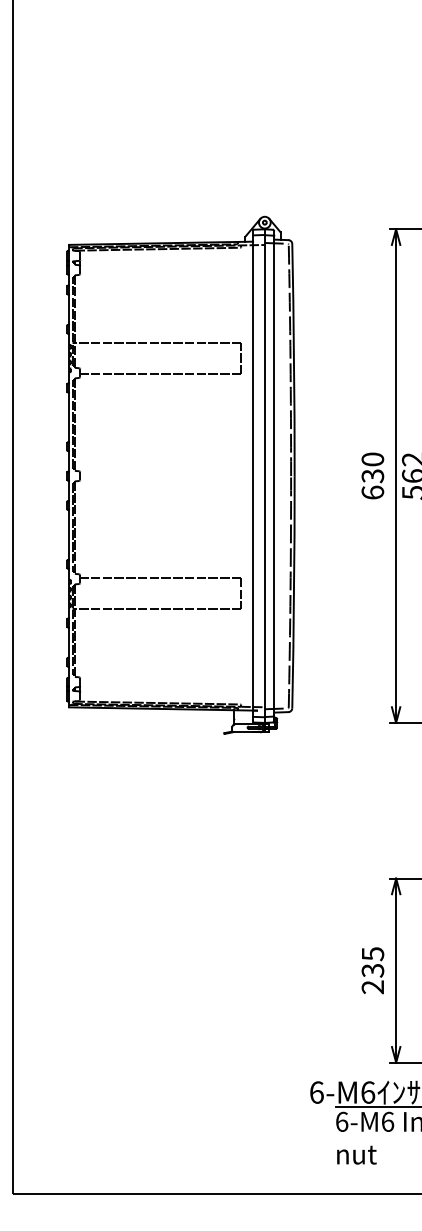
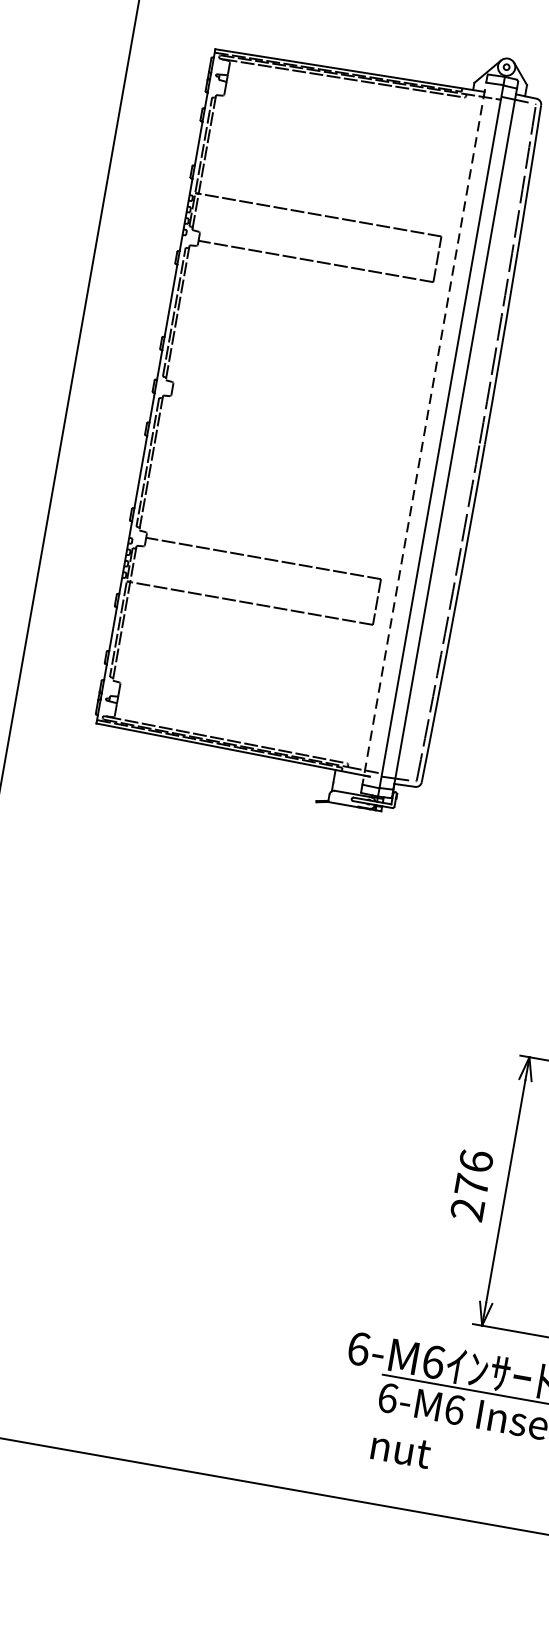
line: (253, 474) -> (425, 431), solid -> dashed
text: (372, 962) -> (473, 1173), 235 -> 276

